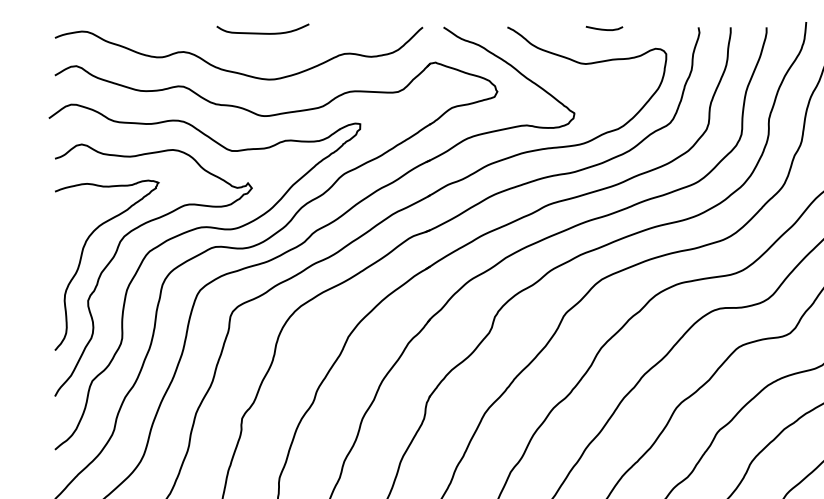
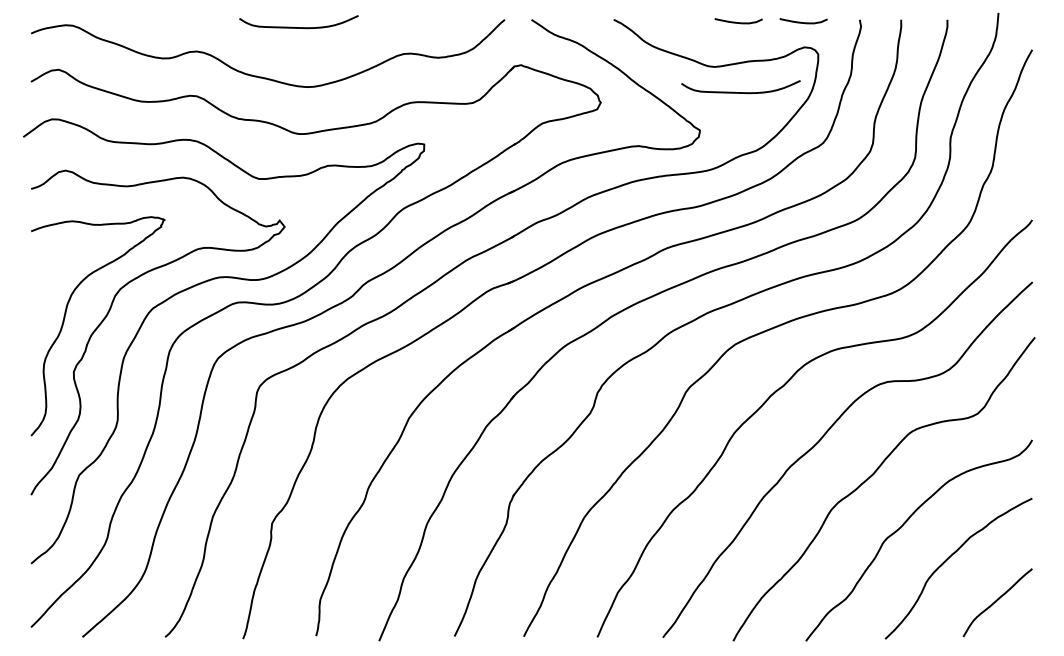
curve: (654, 29) -> (803, 22), added
curve: (605, 83) -> (740, 92), added

